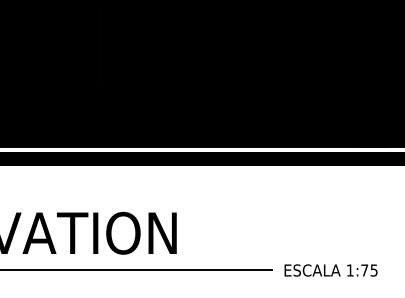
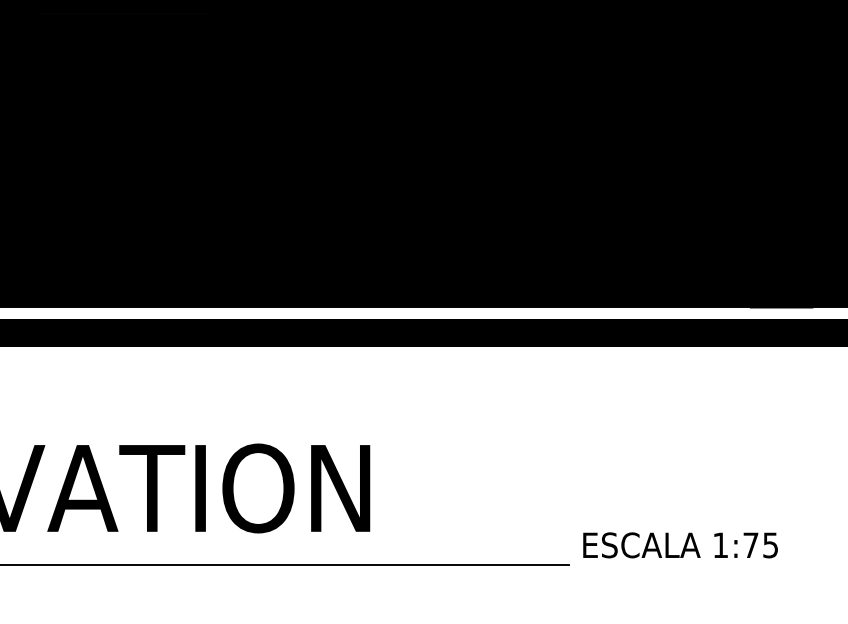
text: (330, 270) -> (679, 545), moved

